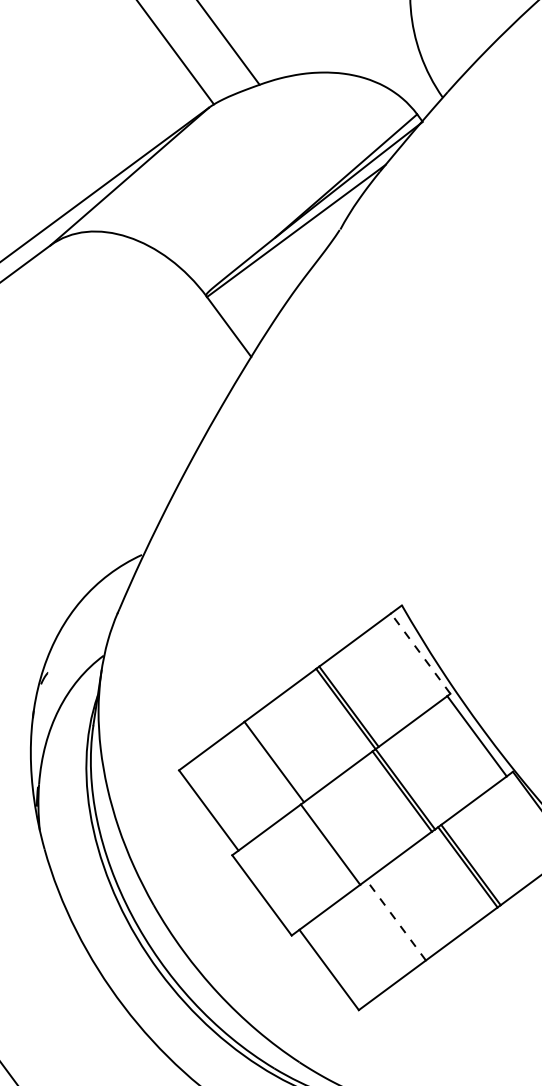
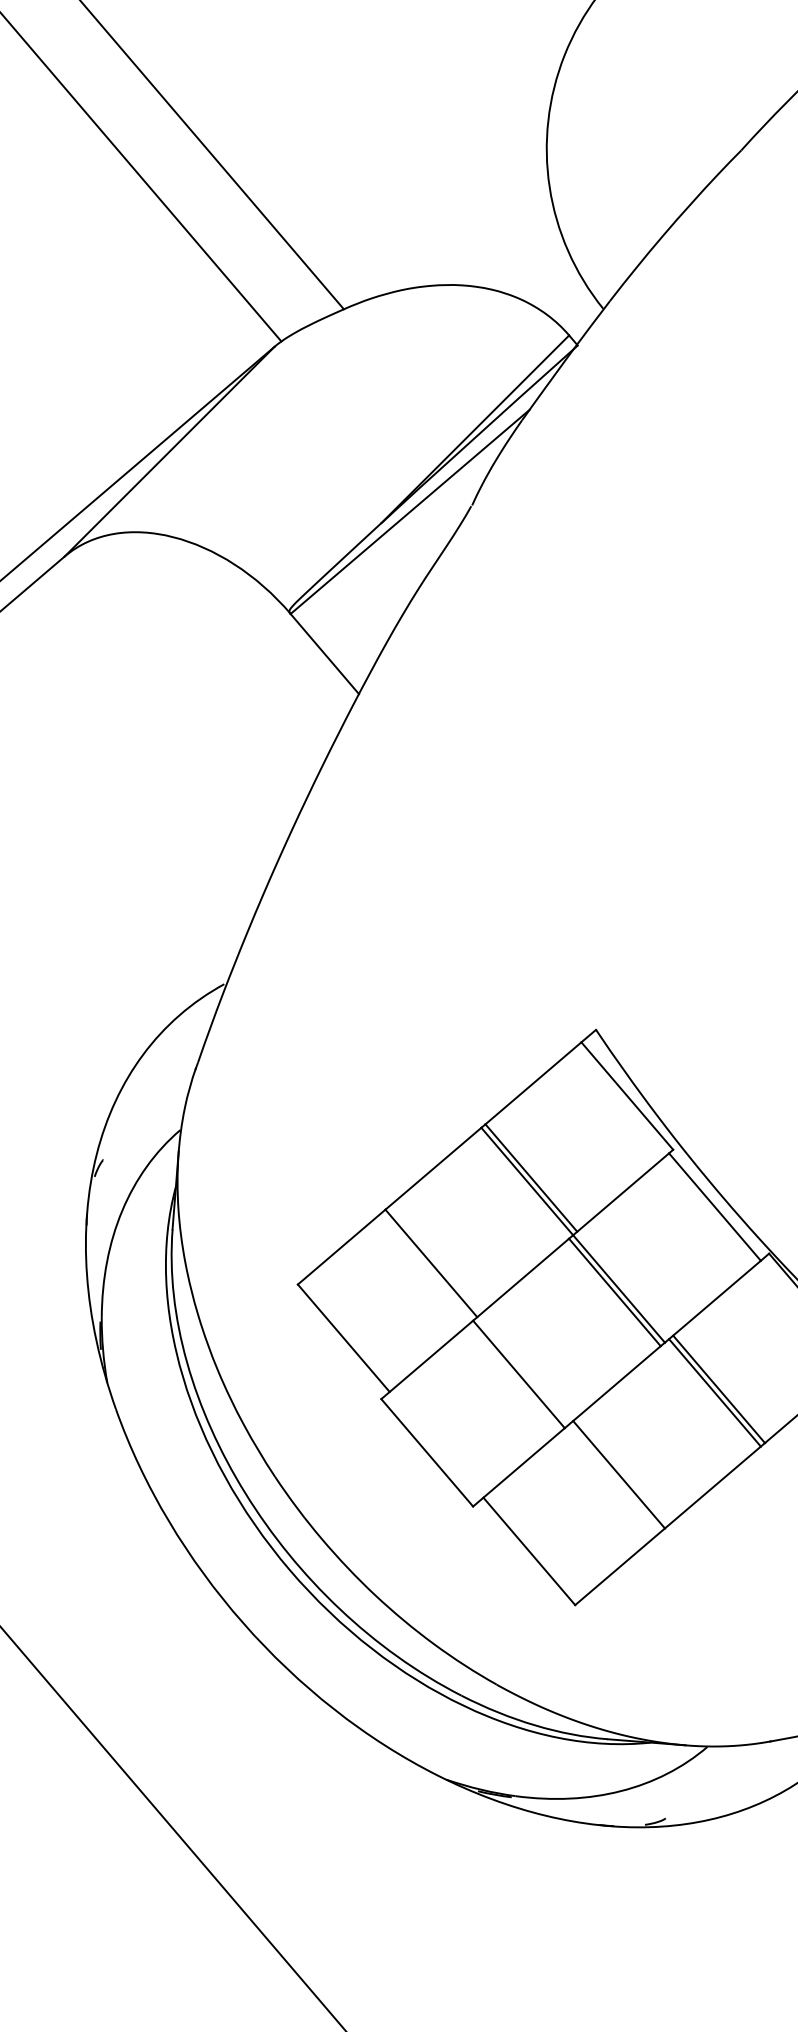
line: (420, 653) -> (627, 1096), dashed -> solid
line: (396, 920) -> (619, 1474), dashed -> solid

